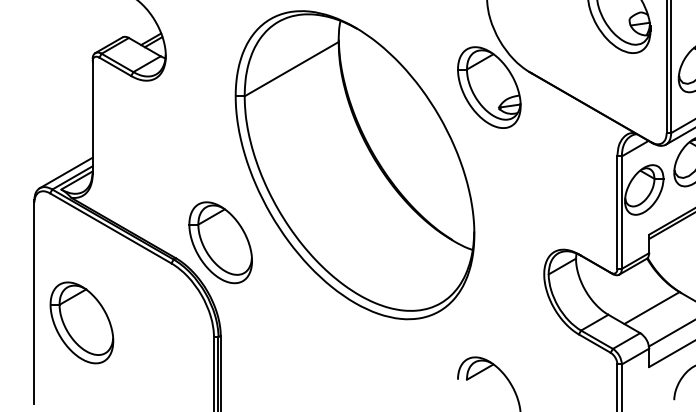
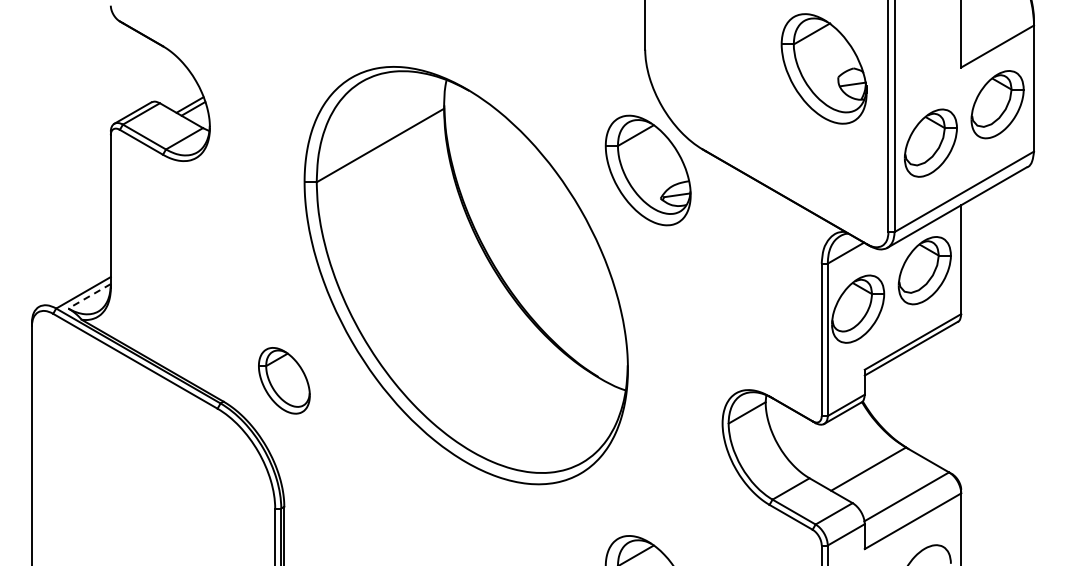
line: (65, 172) -> (74, 285), removed
line: (76, 180) -> (89, 296), solid -> dashed
part: (220, 242) -> (284, 380), size x0.6
part: (81, 322) -> (95, 488), removed

